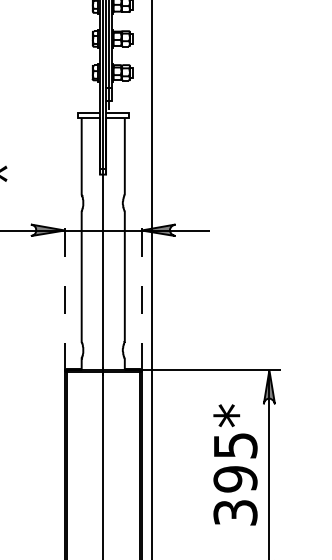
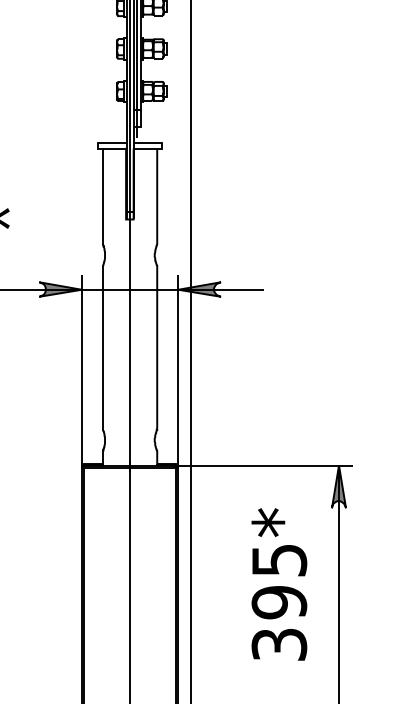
line: (64, 294) -> (81, 370), dashed -> solid
line: (141, 294) -> (178, 370), dashed -> solid
text: (235, 464) -> (279, 584), moved

